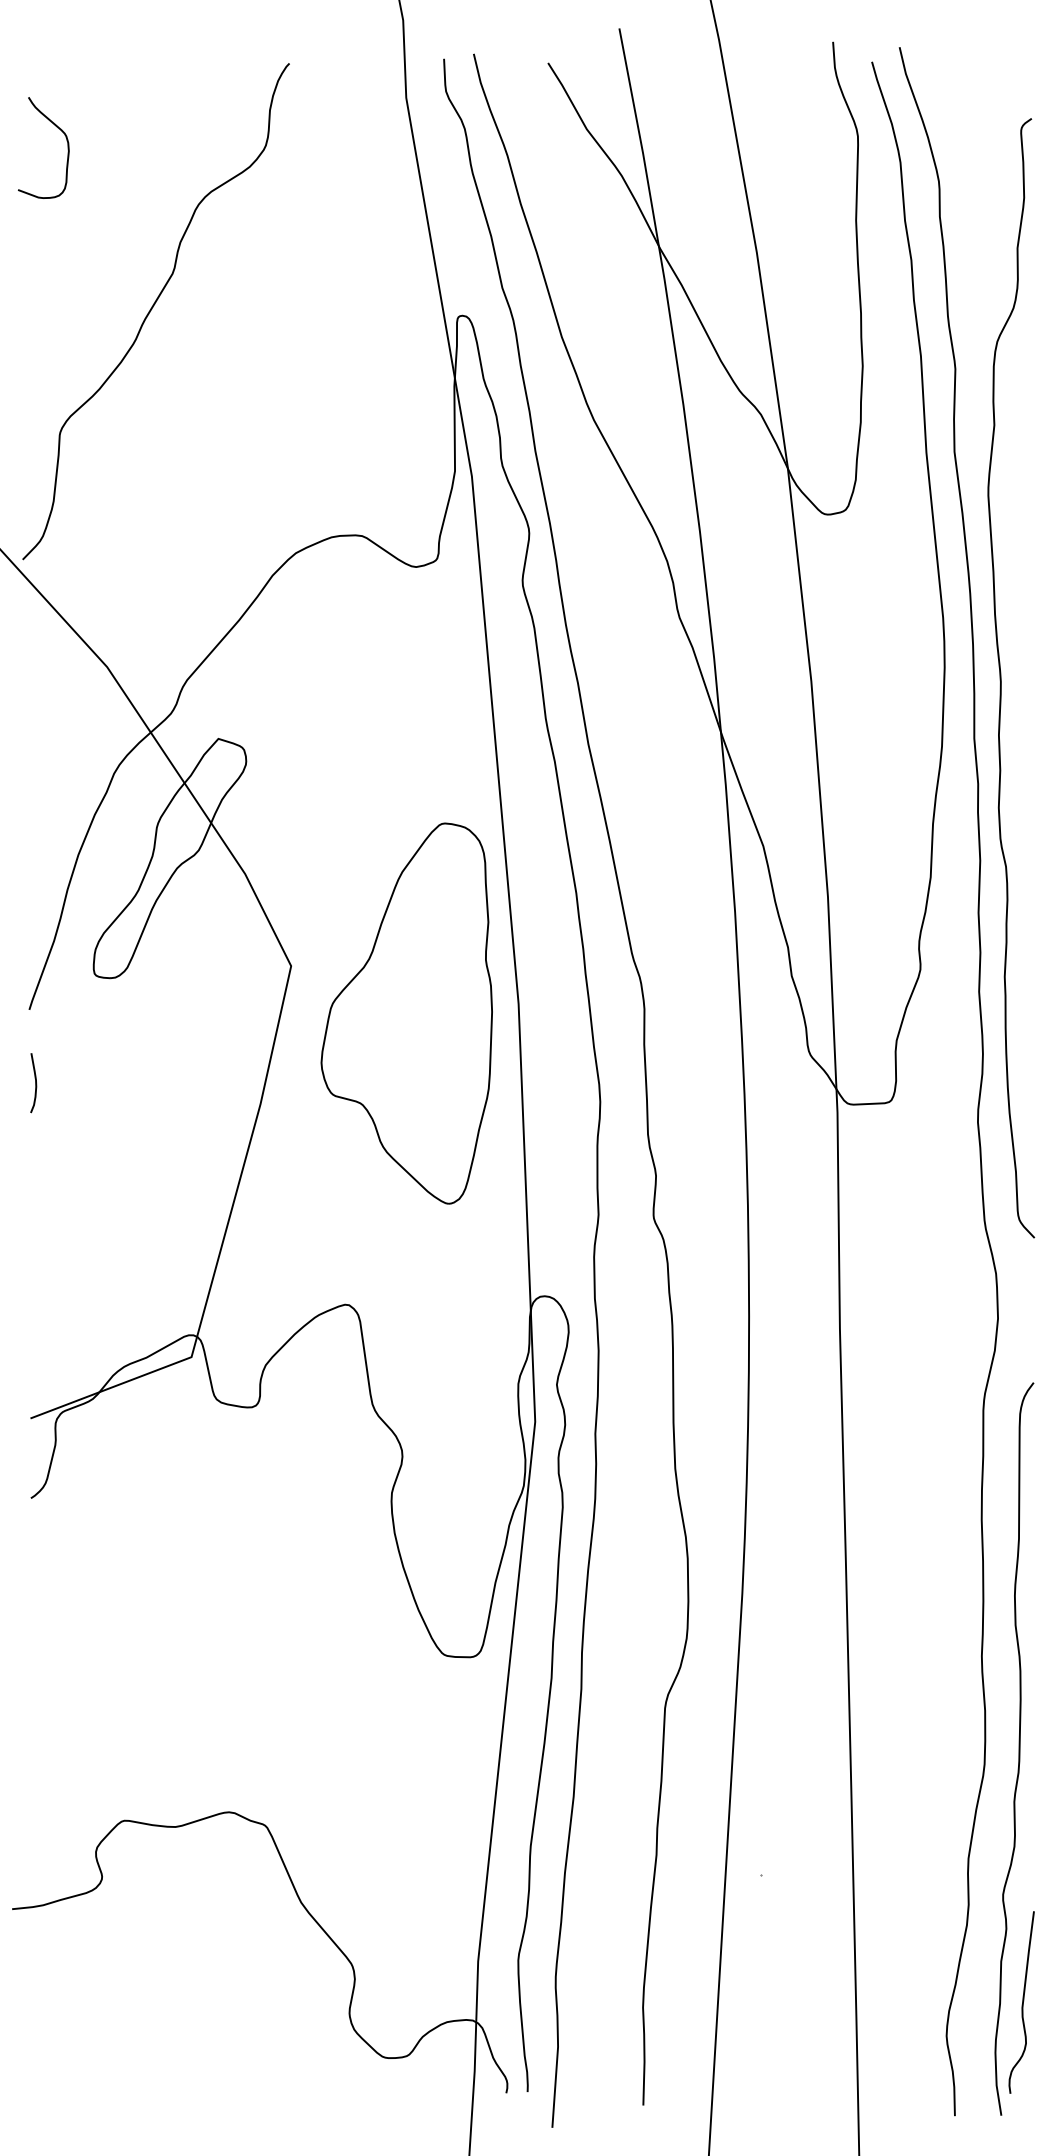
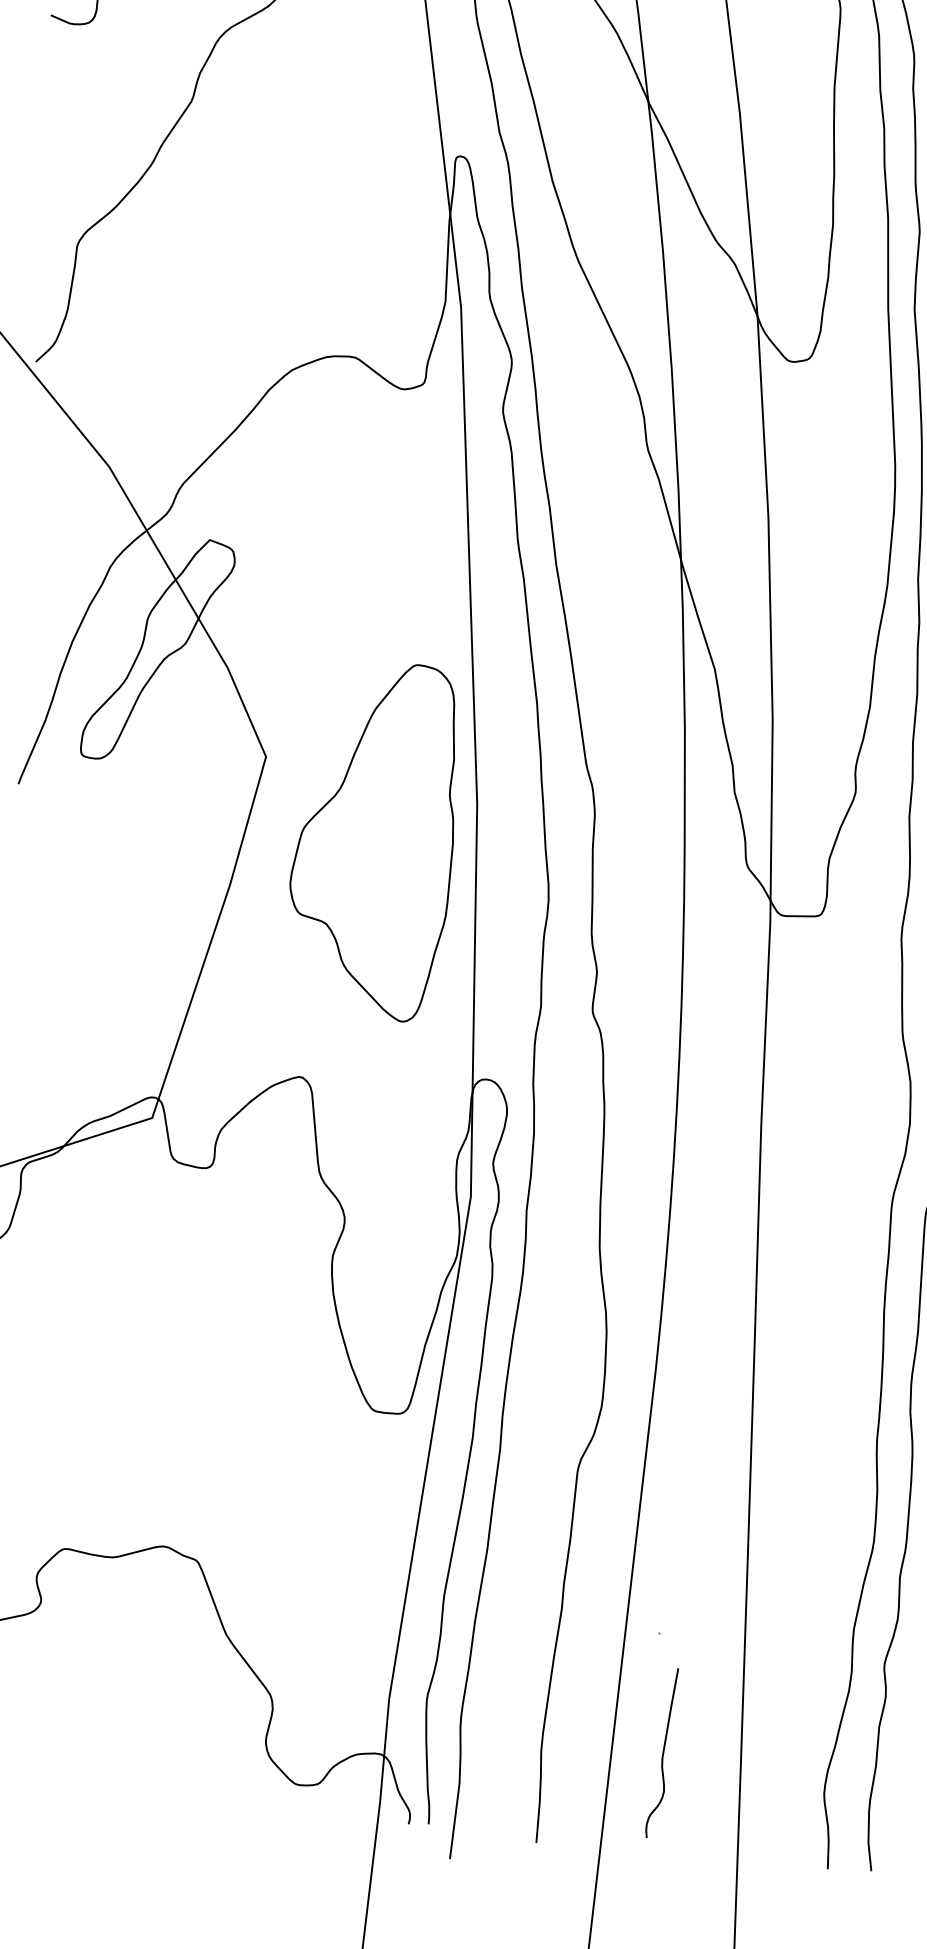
part: (406, 1013) -> (372, 841), moved
curve: (35, 1083) -> (20, 853), removed
curve: (1022, 2002) -> (662, 1753), moved

